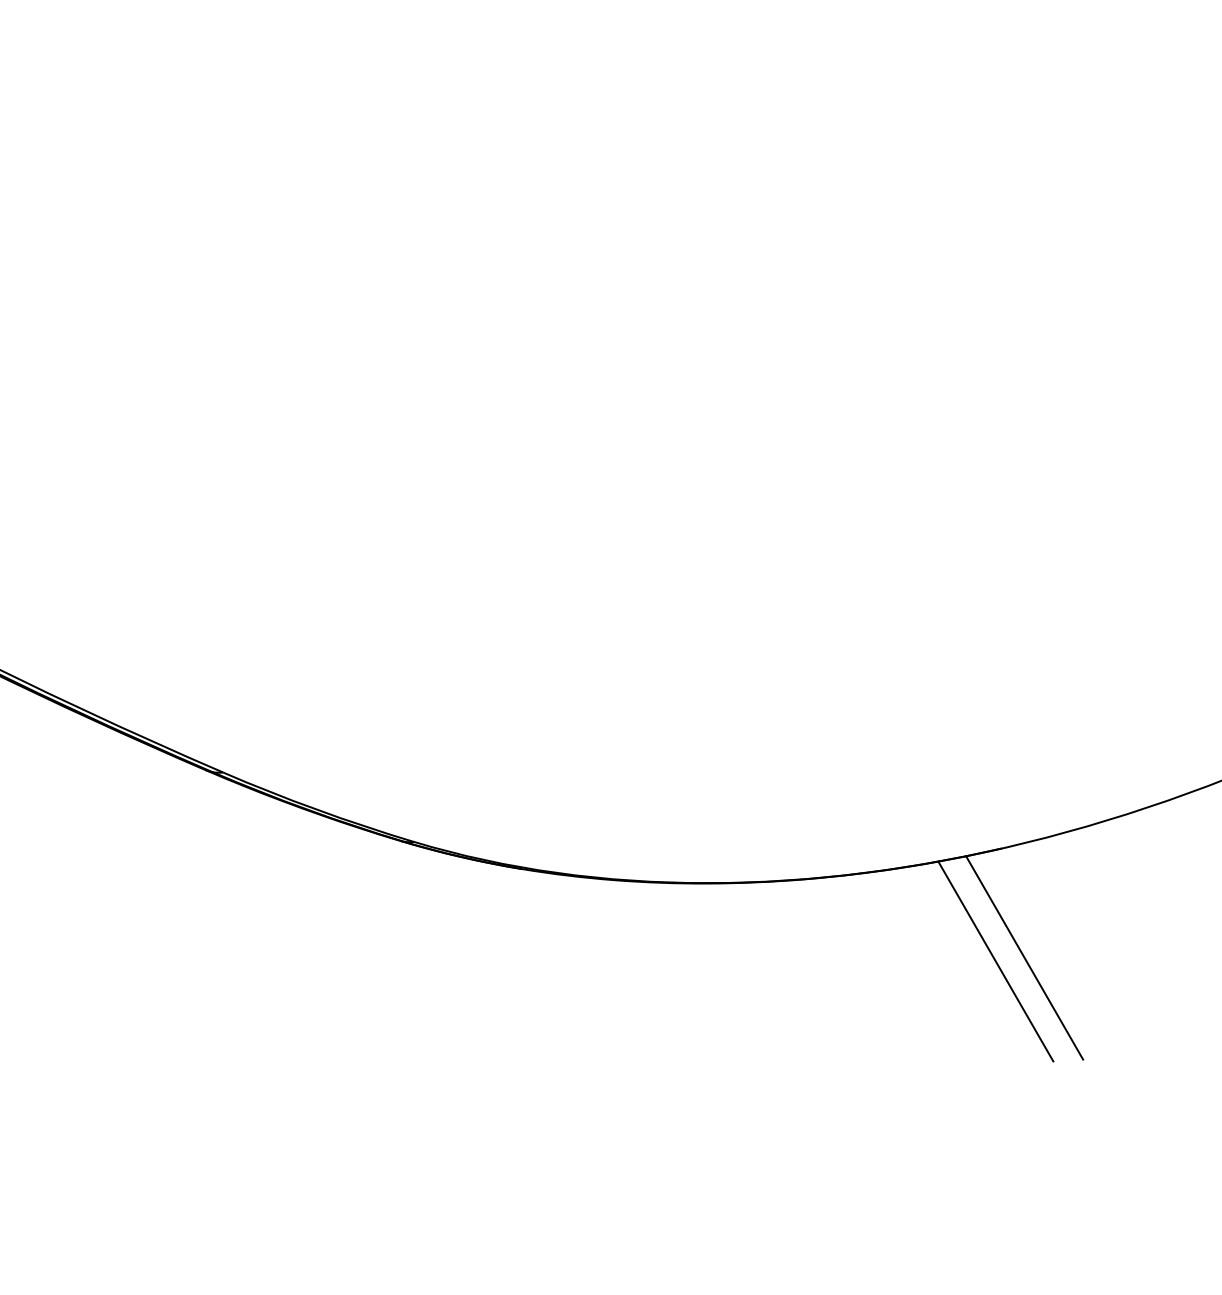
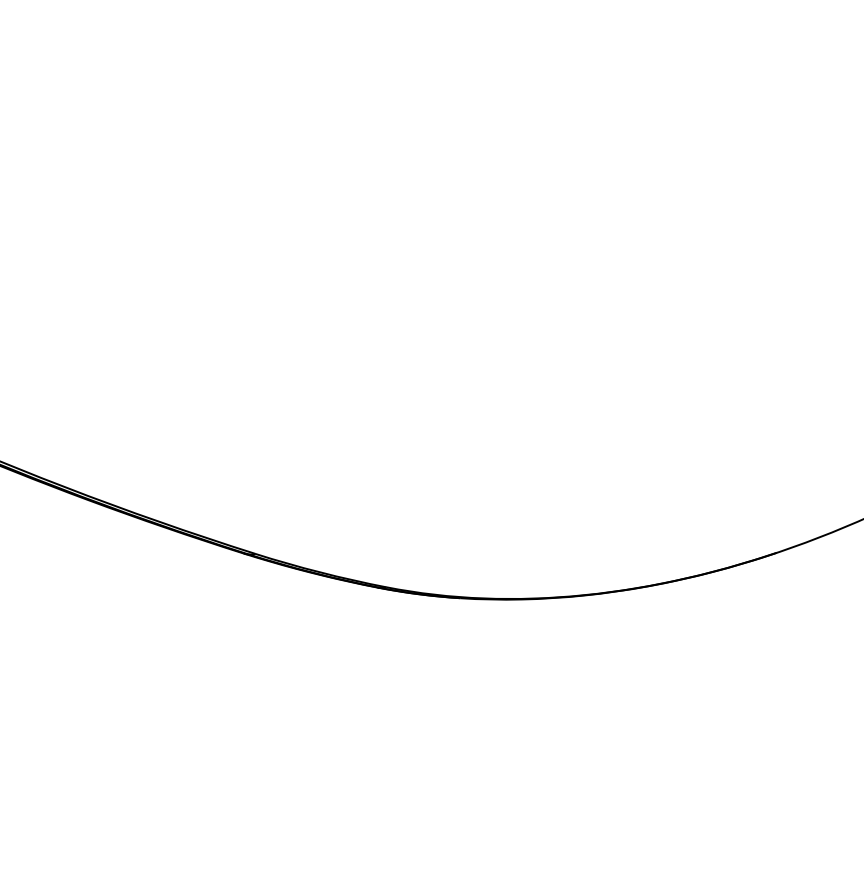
line: (1023, 957) -> (798, 623), removed
line: (994, 960) -> (779, 627), removed

